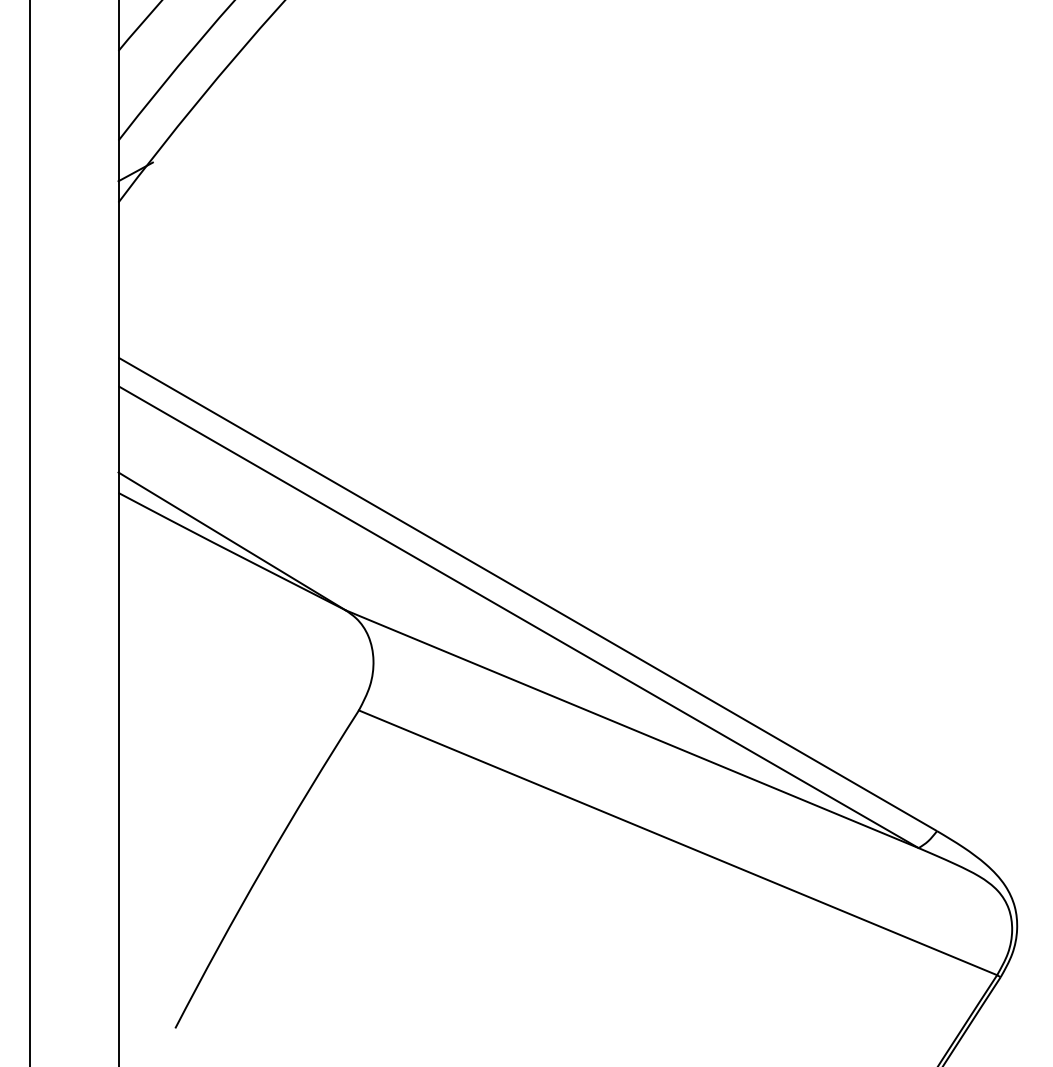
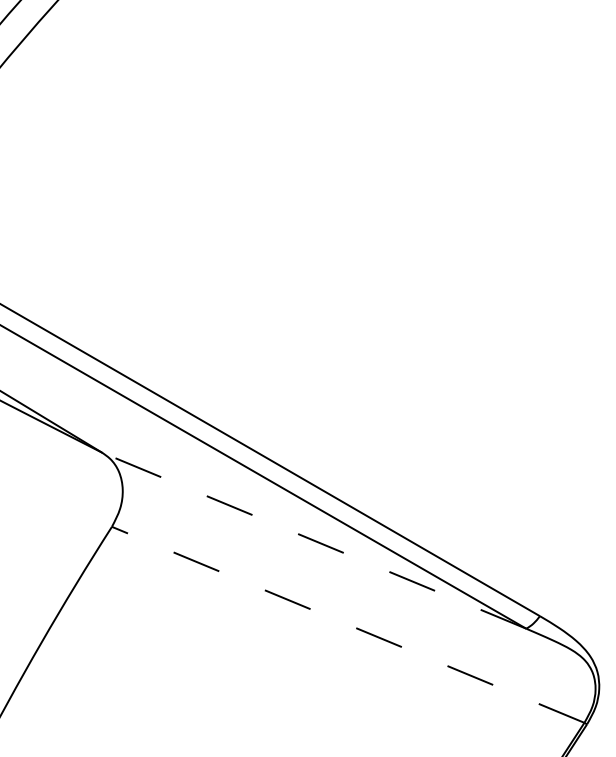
line: (631, 728) -> (313, 540), solid -> dashed
line: (677, 842) -> (347, 624), solid -> dashed

